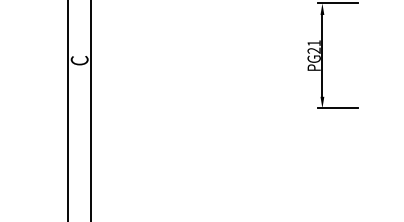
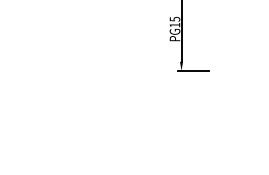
text: (313, 46) -> (174, 21), PG21 -> PG15

